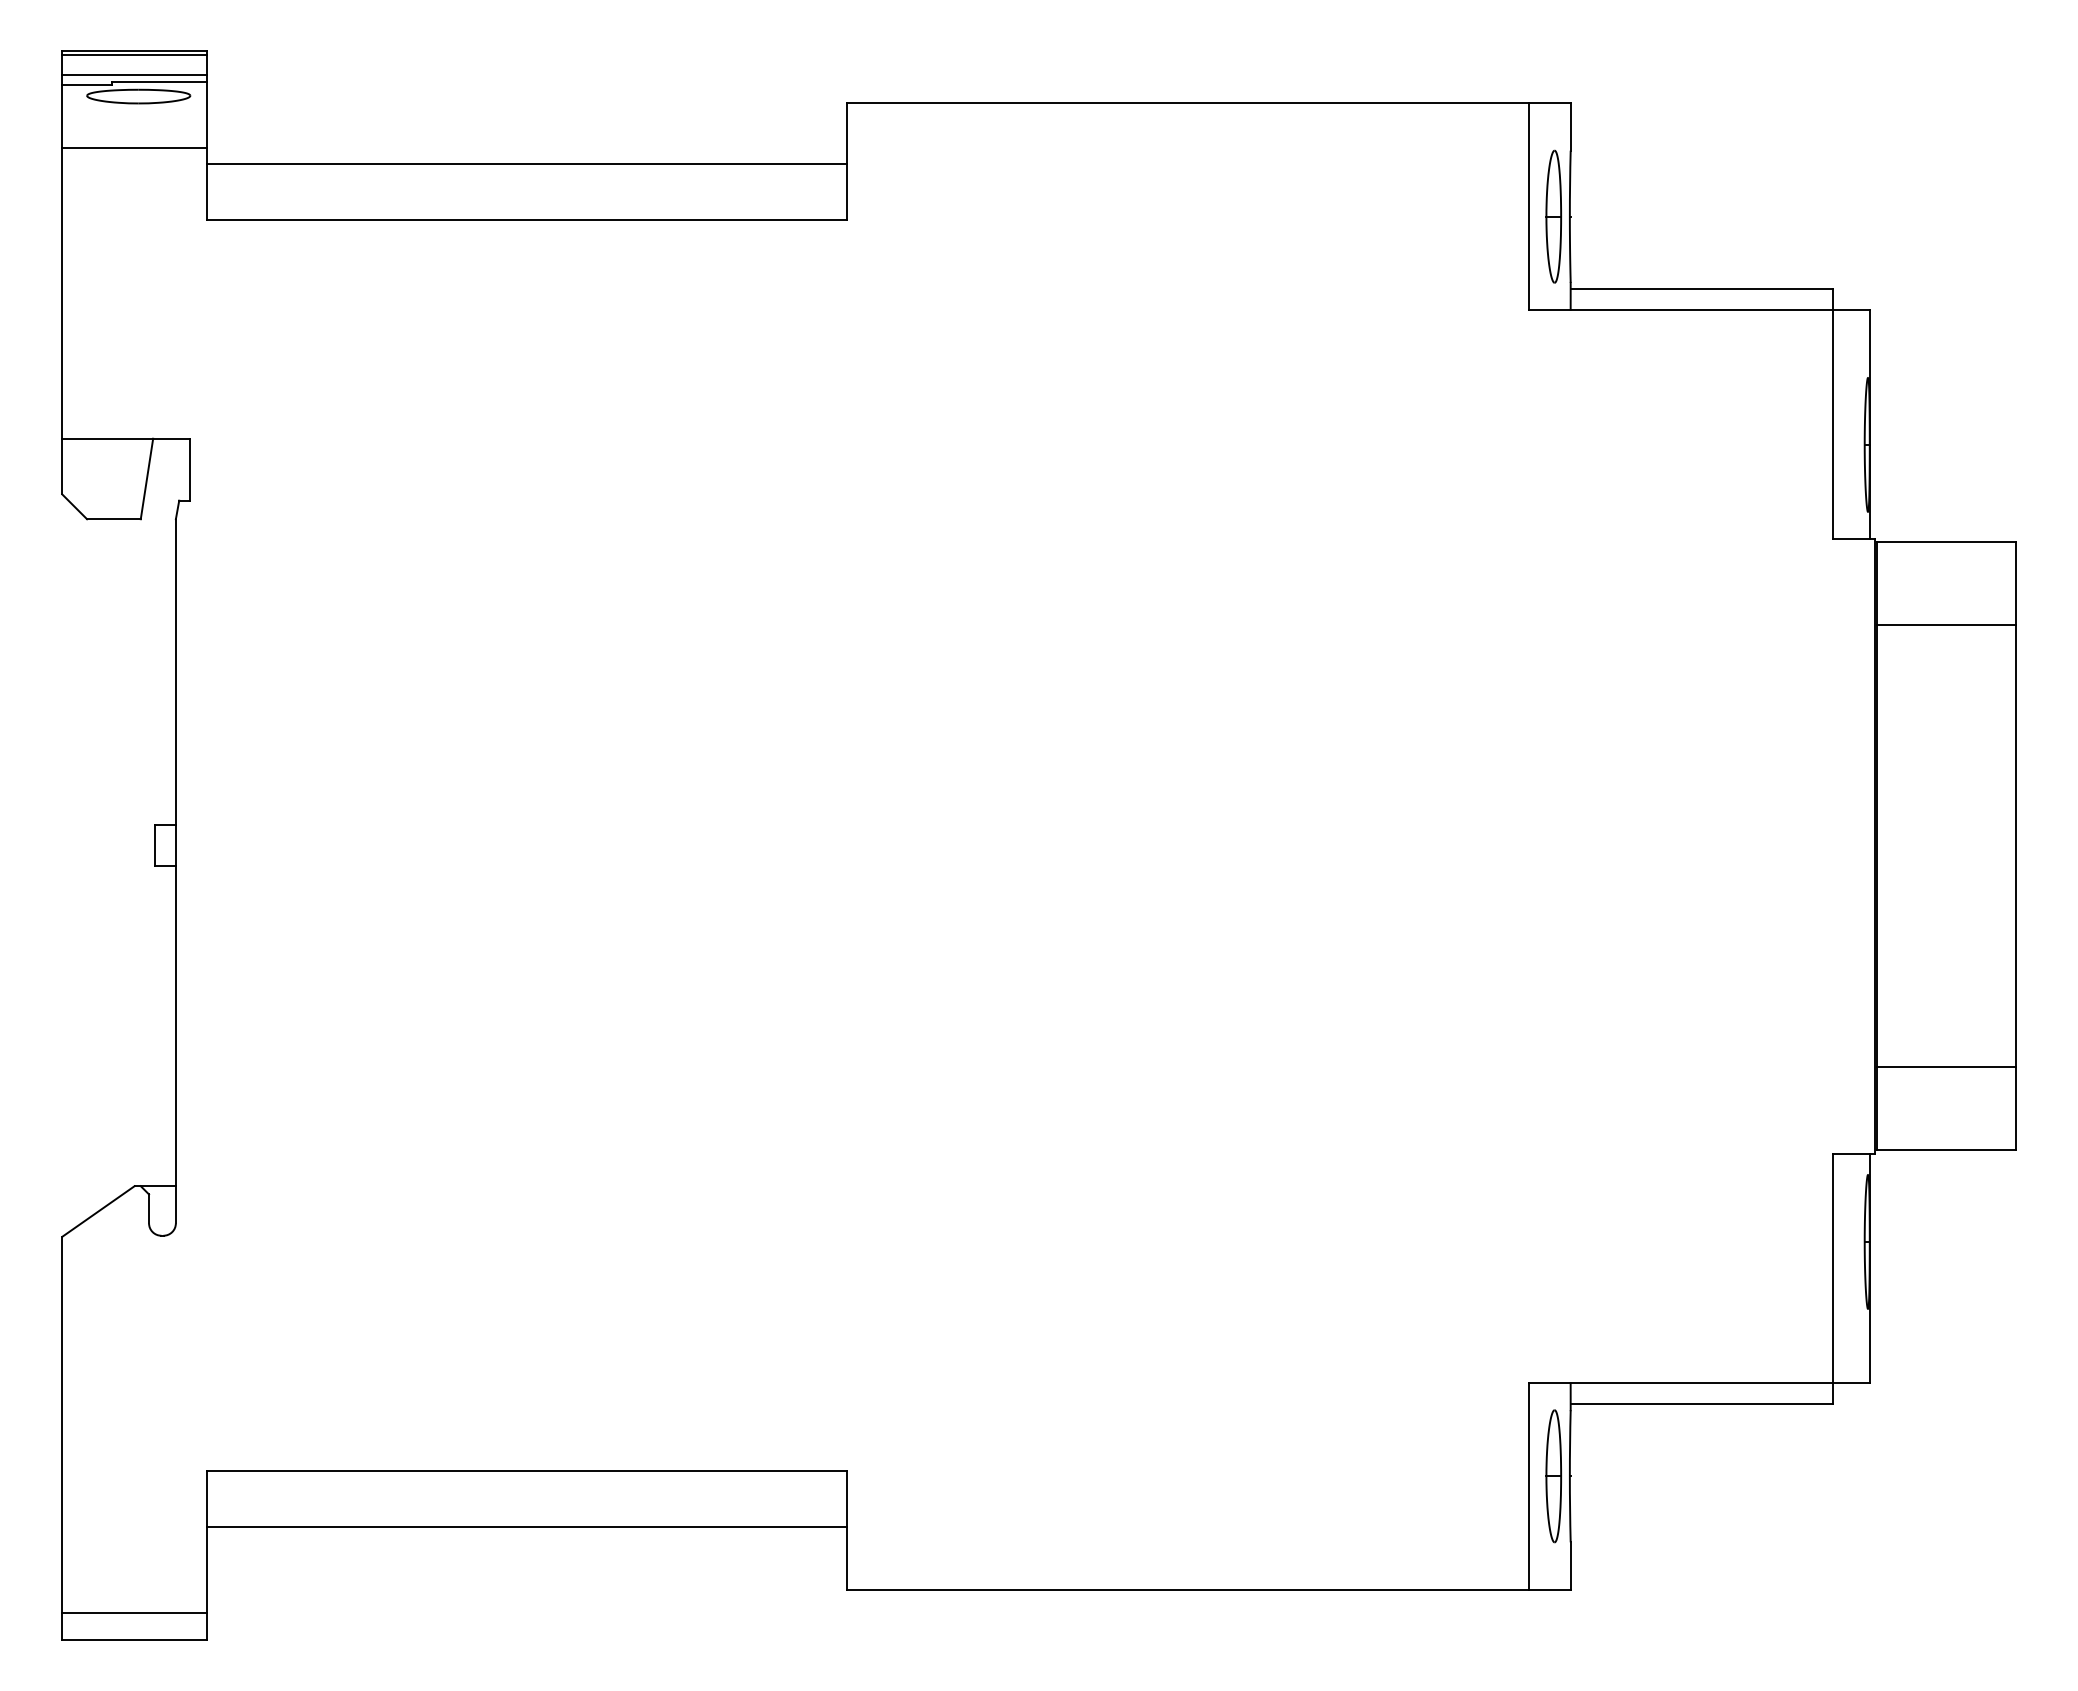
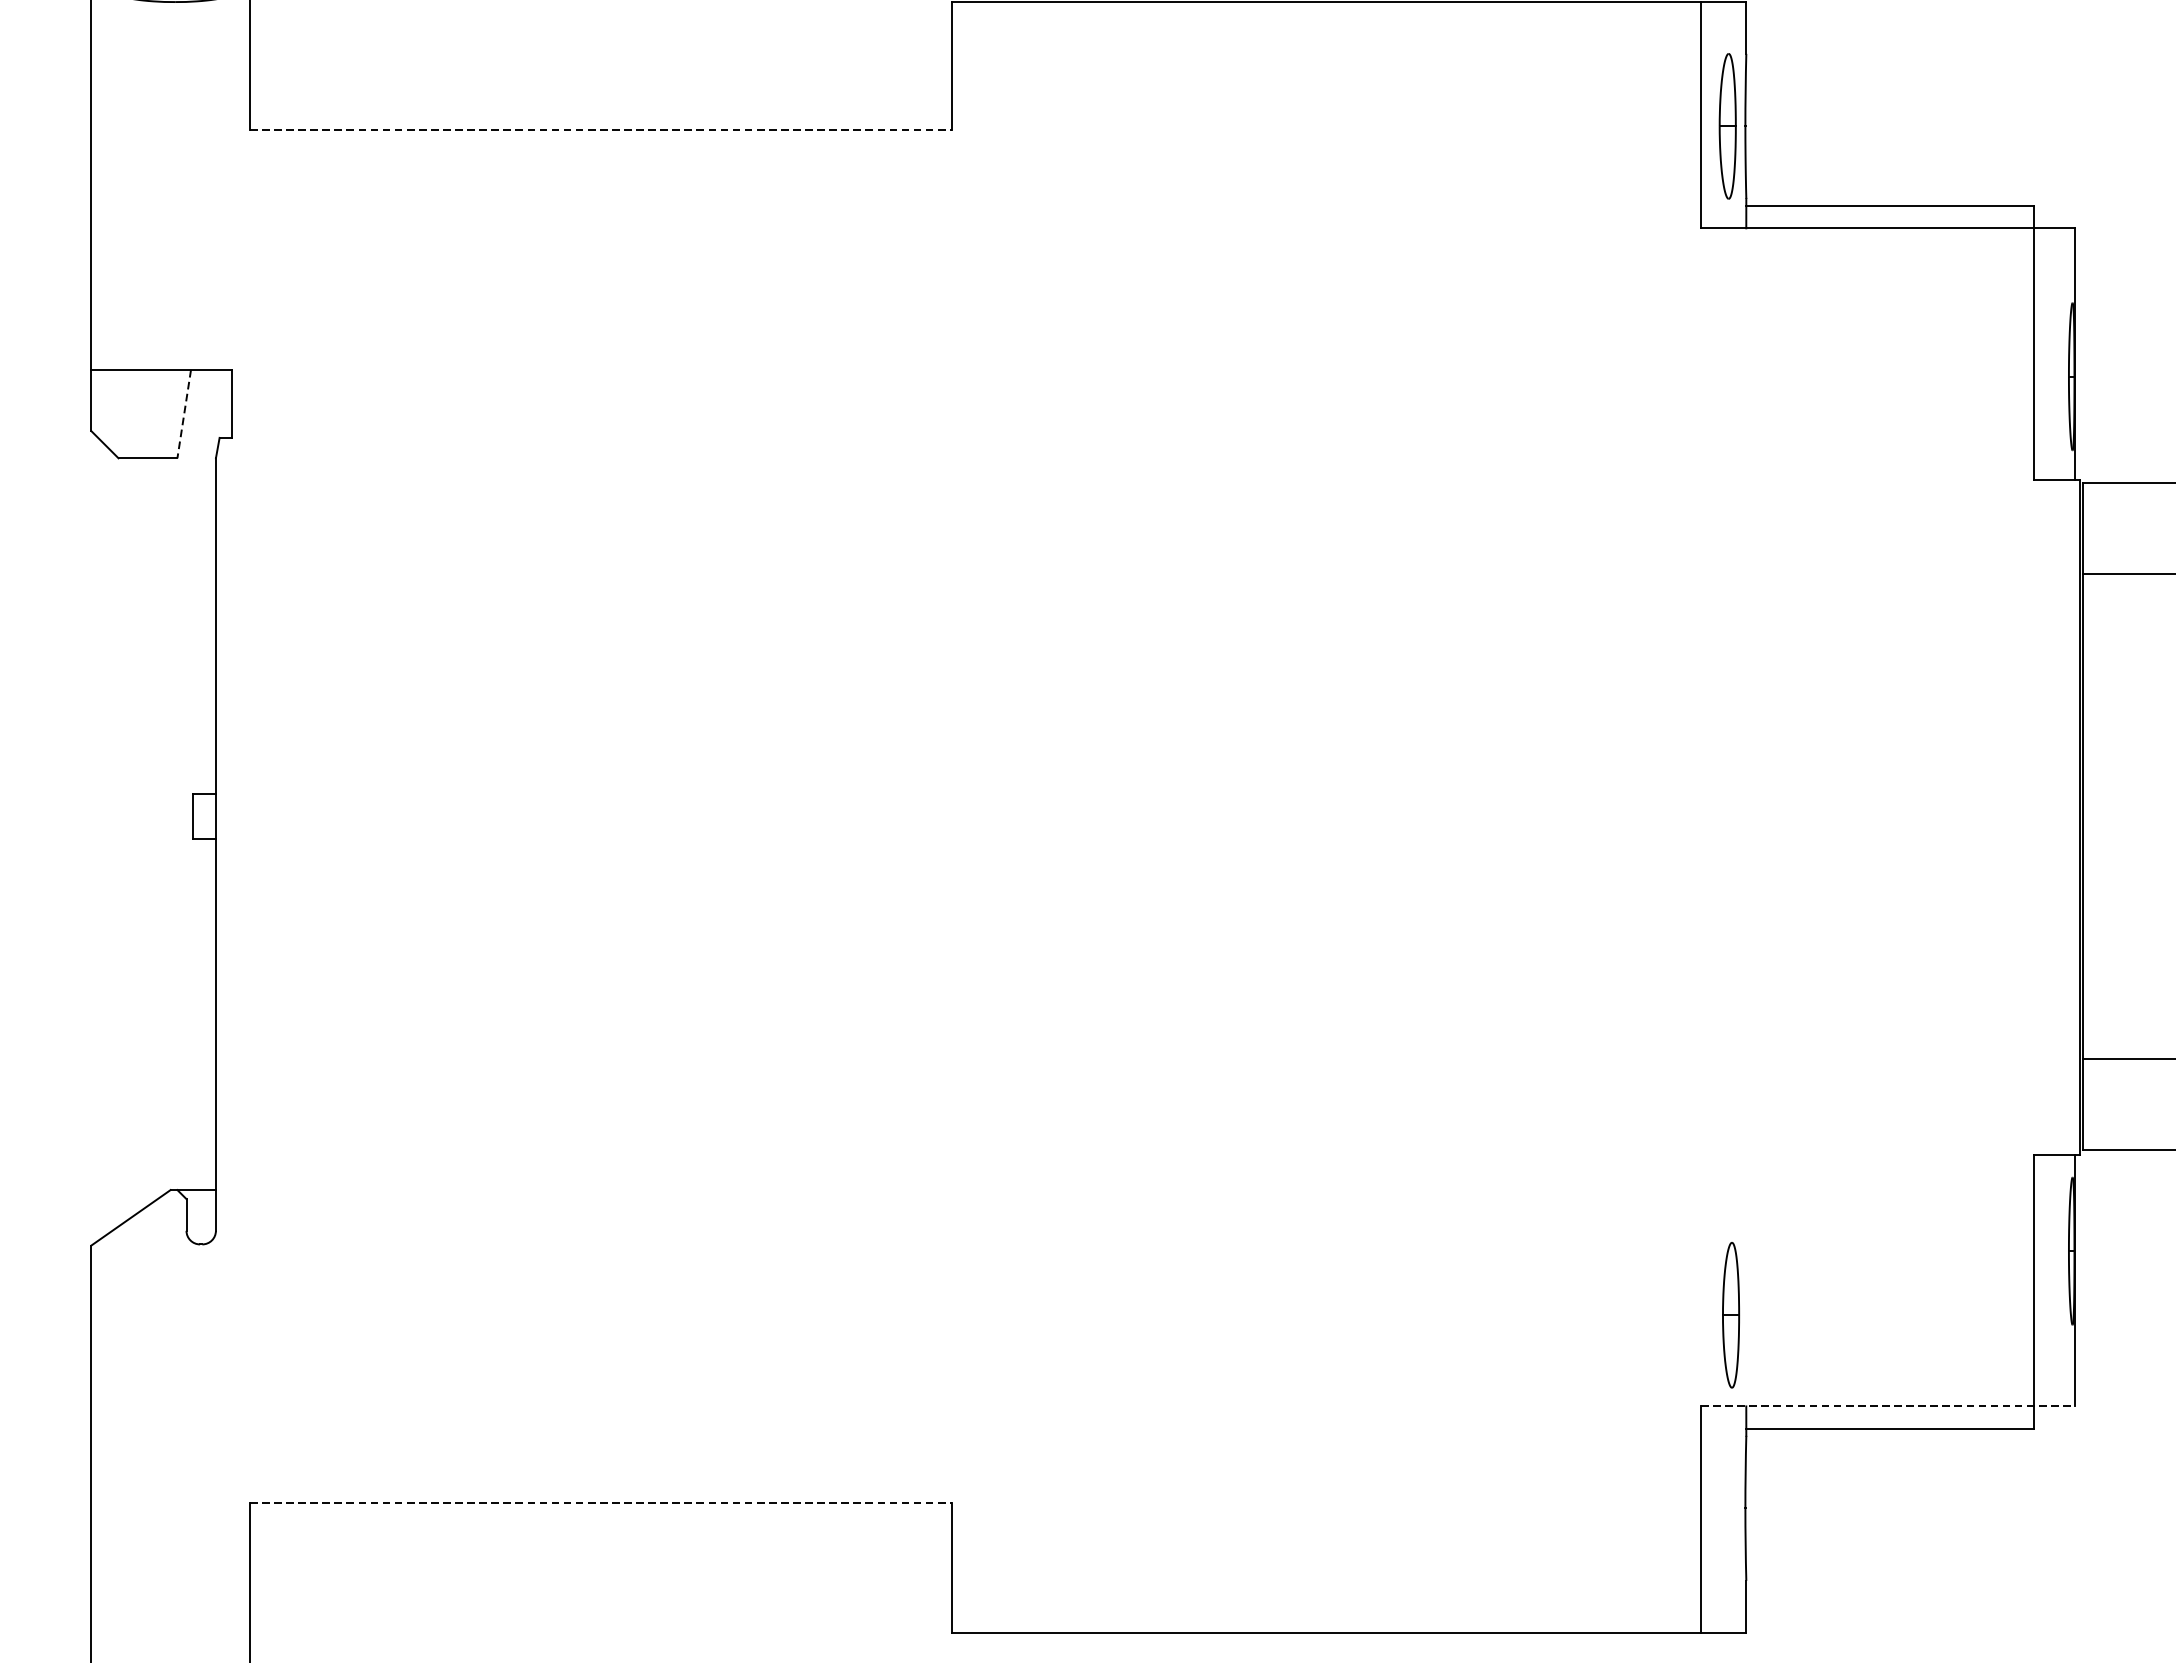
line: (134, 147) -> (170, 50), removed
line: (526, 164) -> (600, 69), removed
line: (527, 219) -> (601, 129), solid -> dashed
line: (146, 478) -> (183, 413), solid -> dashed
line: (1700, 1383) -> (1888, 1406), solid -> dashed
line: (527, 1471) -> (601, 1503), solid -> dashed
part: (1553, 1476) -> (1730, 1315), moved
line: (526, 1526) -> (600, 1563), removed
line: (134, 1612) -> (170, 1657), removed

